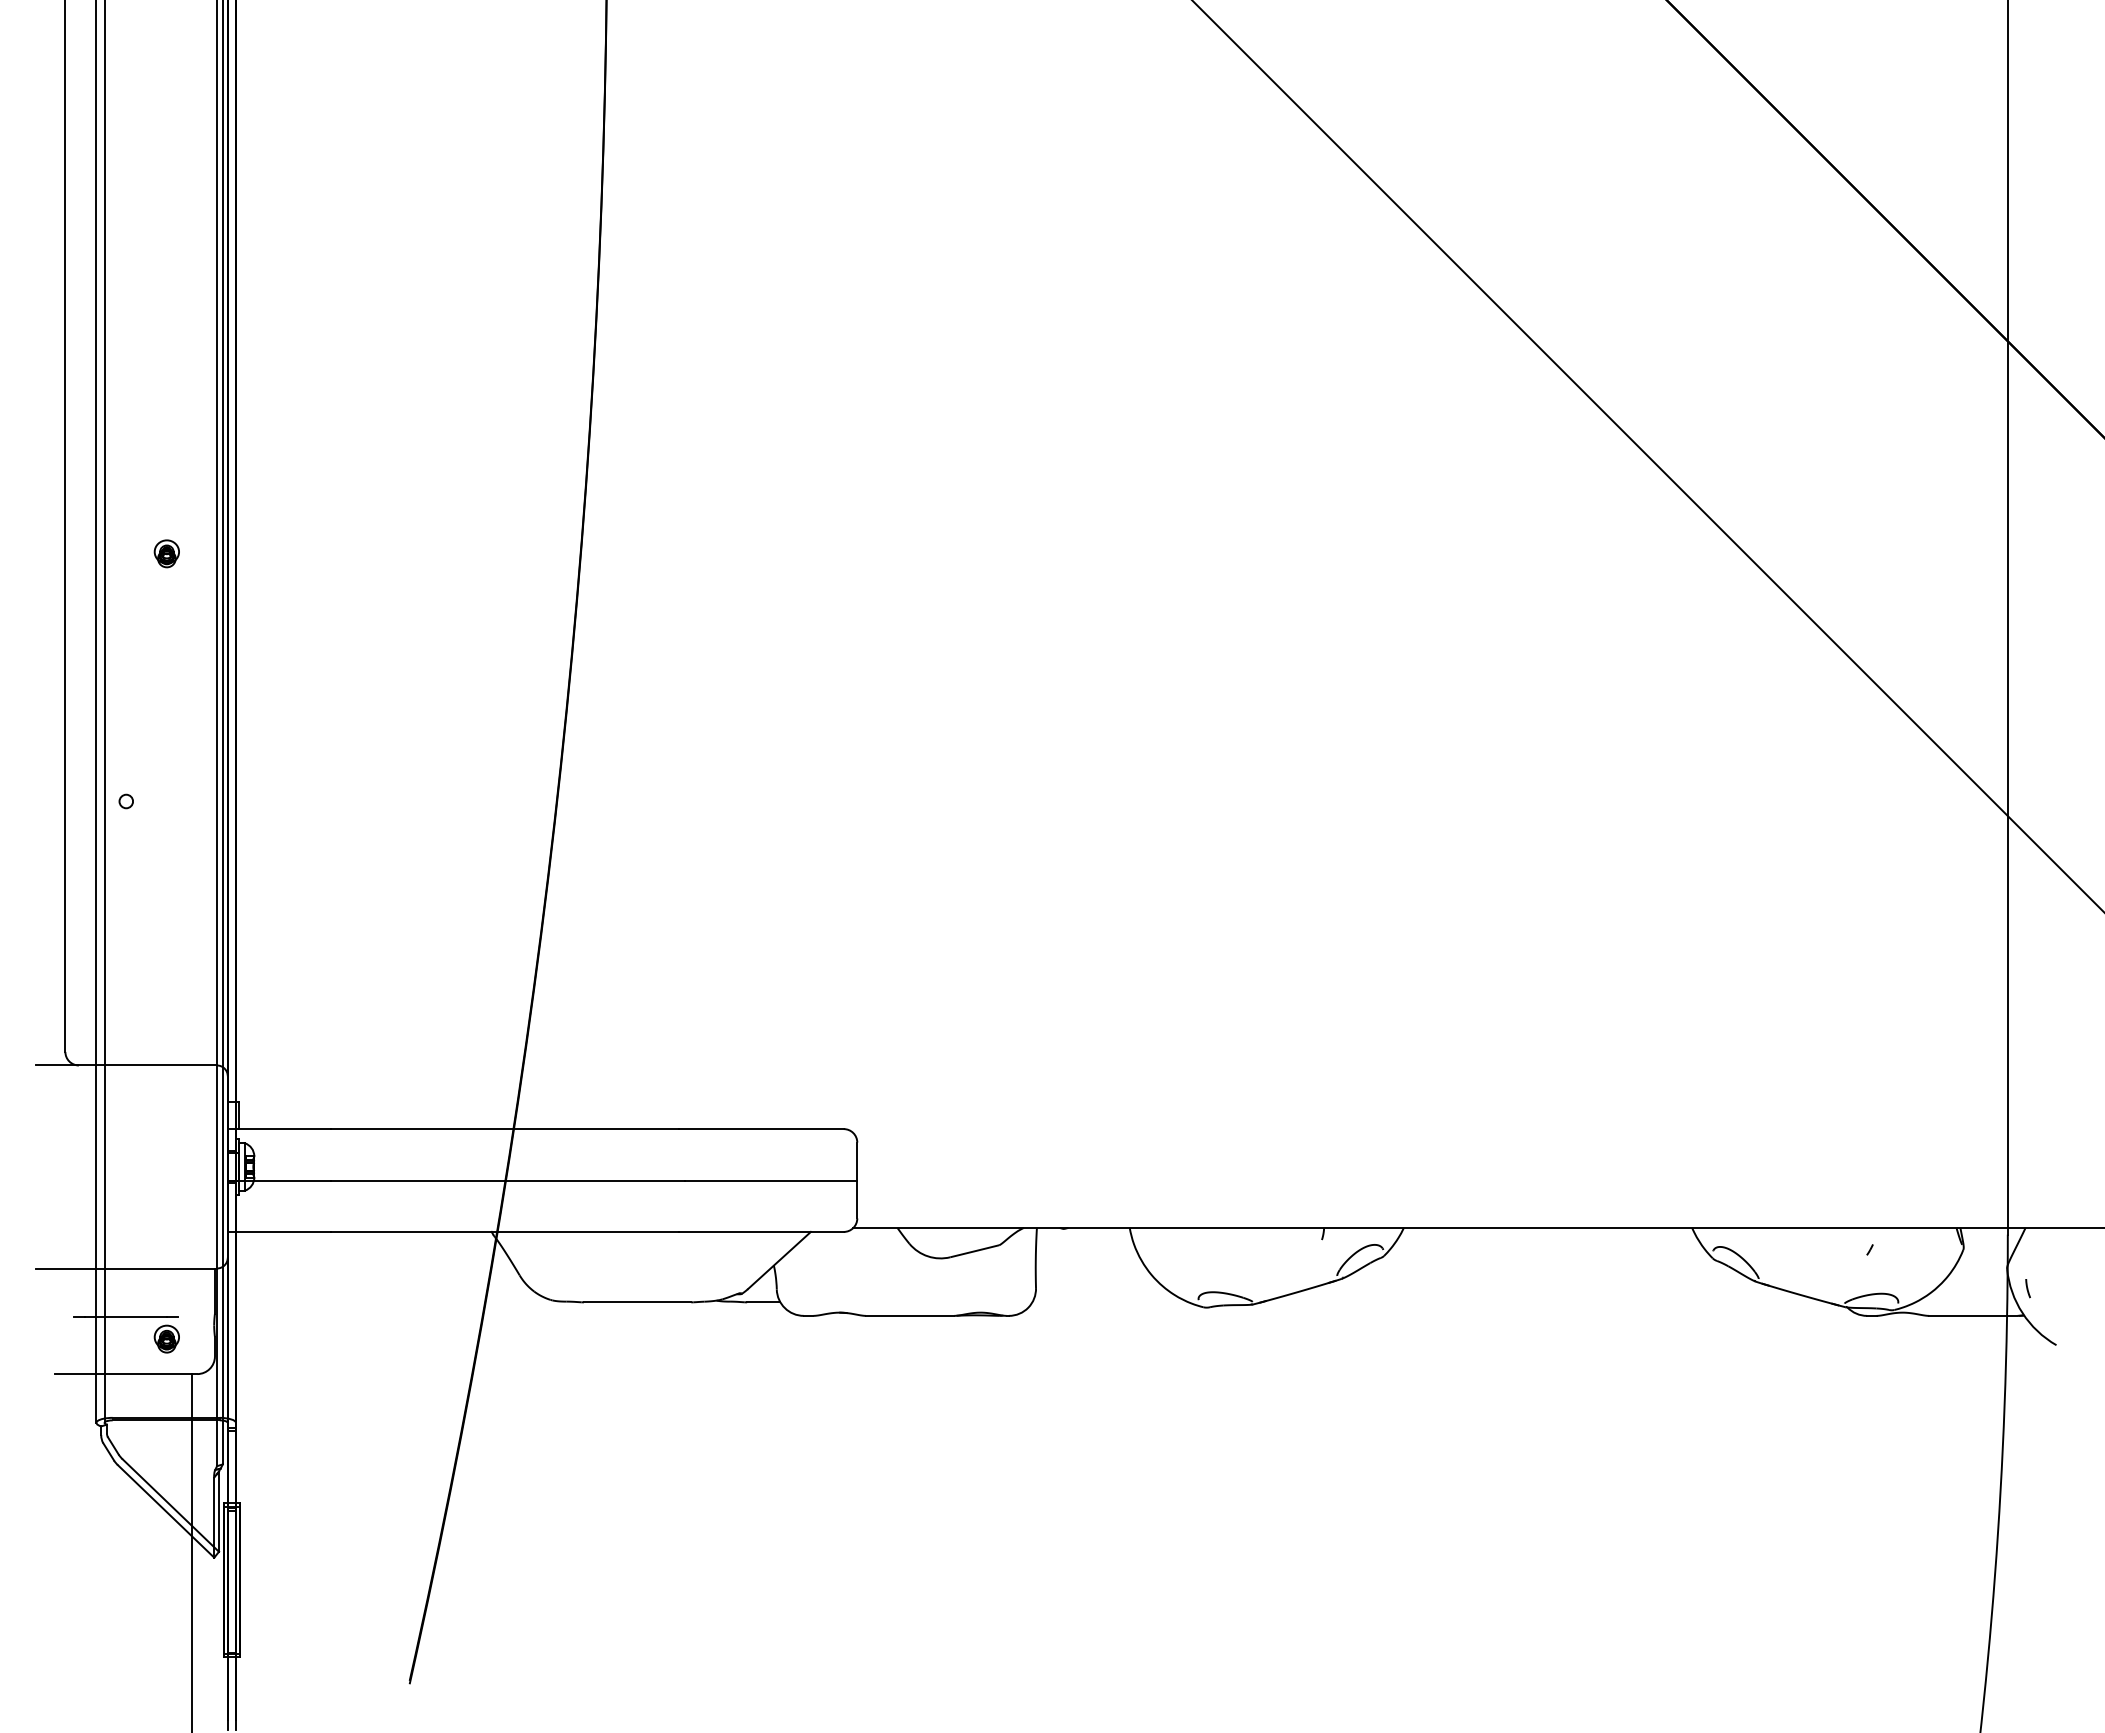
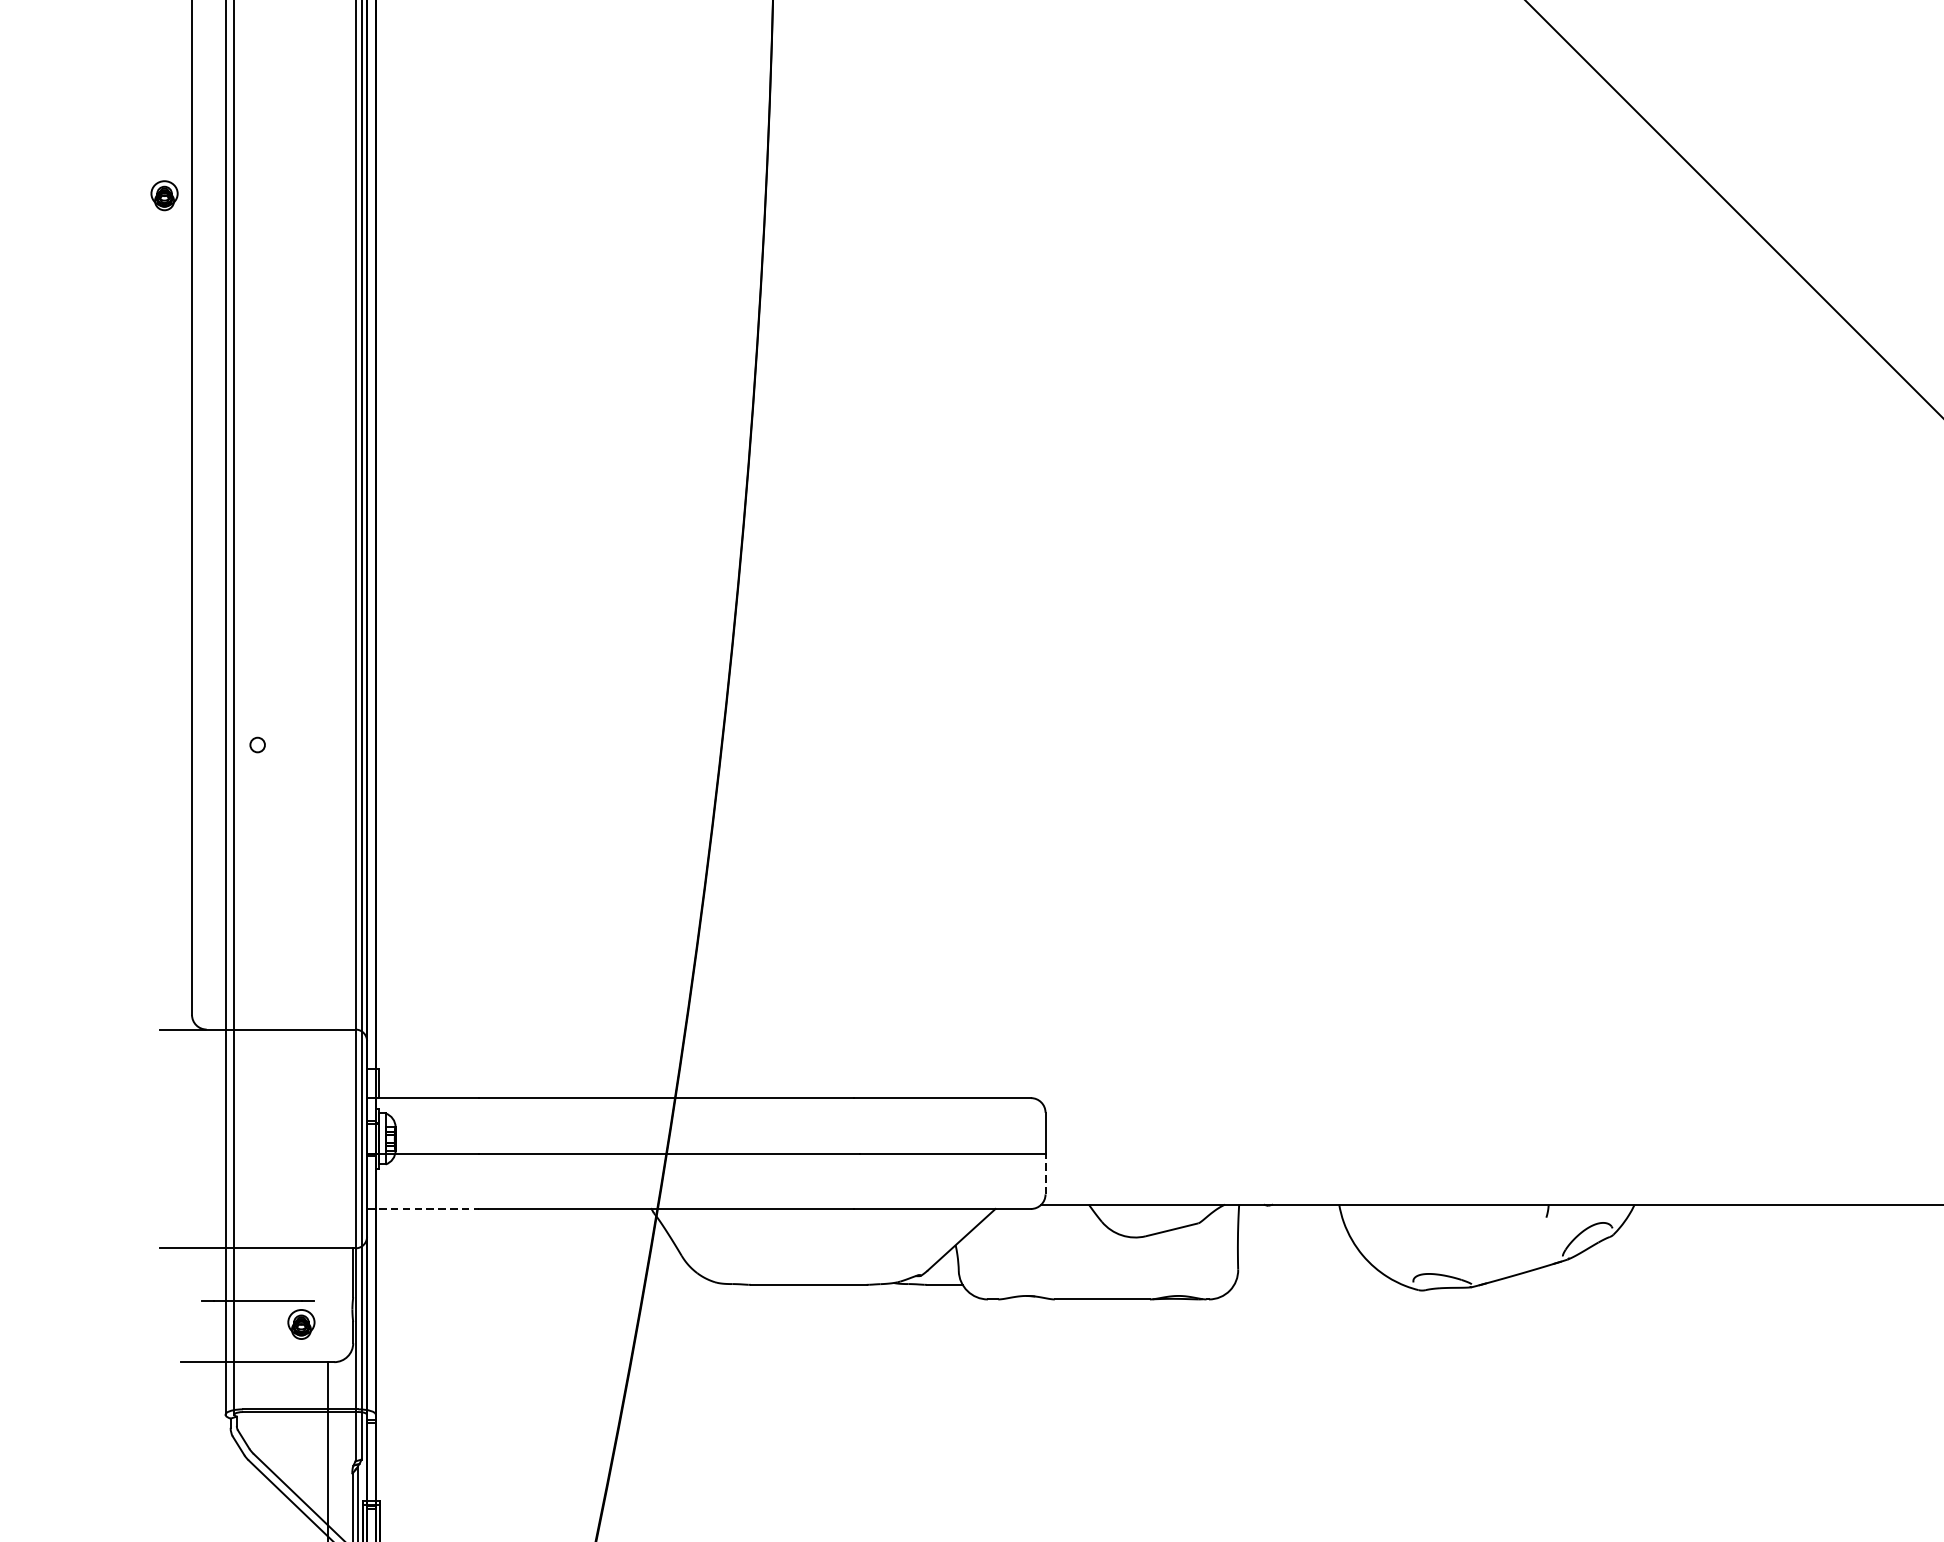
part: (166, 553) -> (164, 195), moved
line: (857, 1199) -> (1045, 1174), solid -> dashed
line: (279, 1231) -> (422, 1208), solid -> dashed

